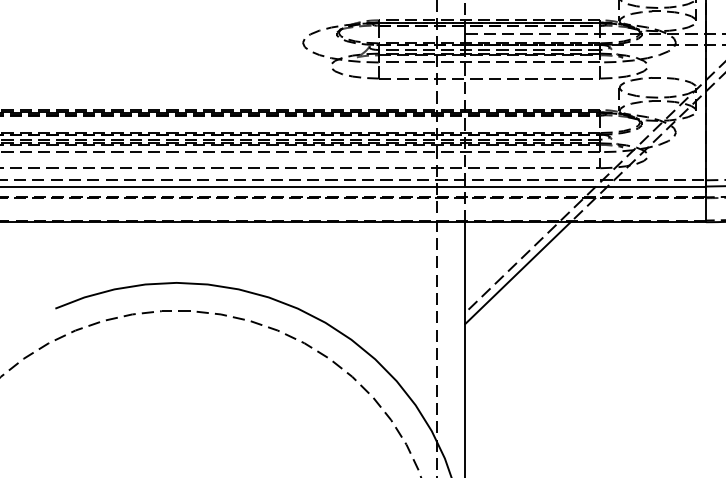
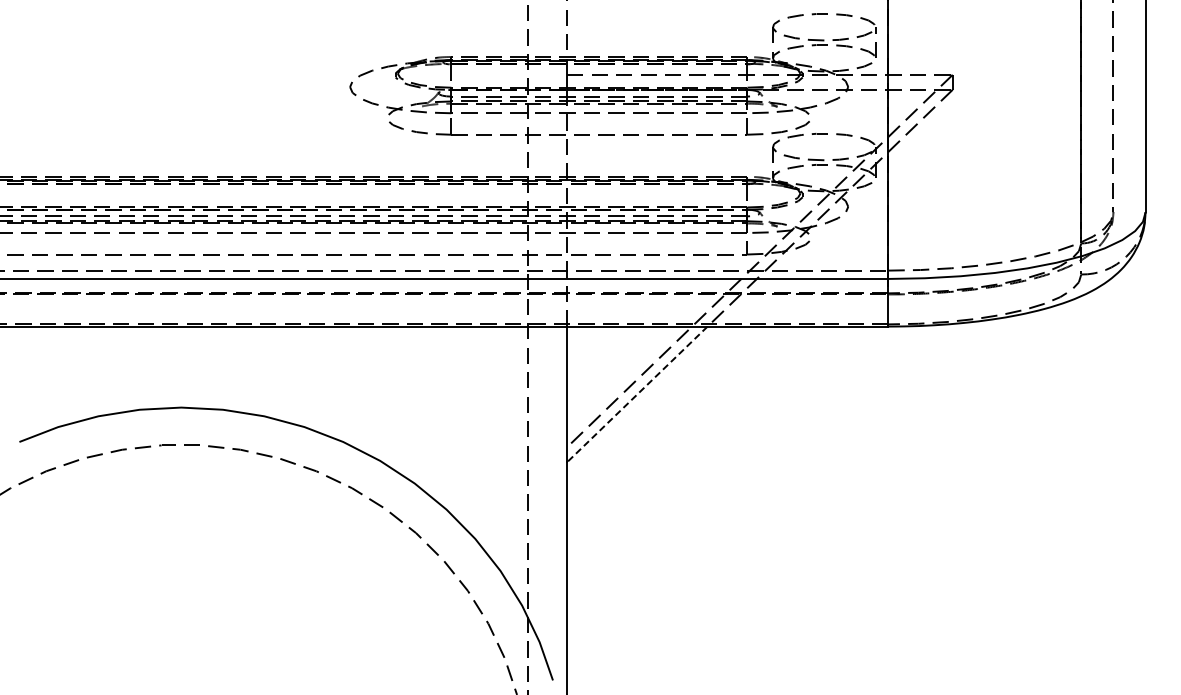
line: (518, 273) -> (637, 394), solid -> dashed

